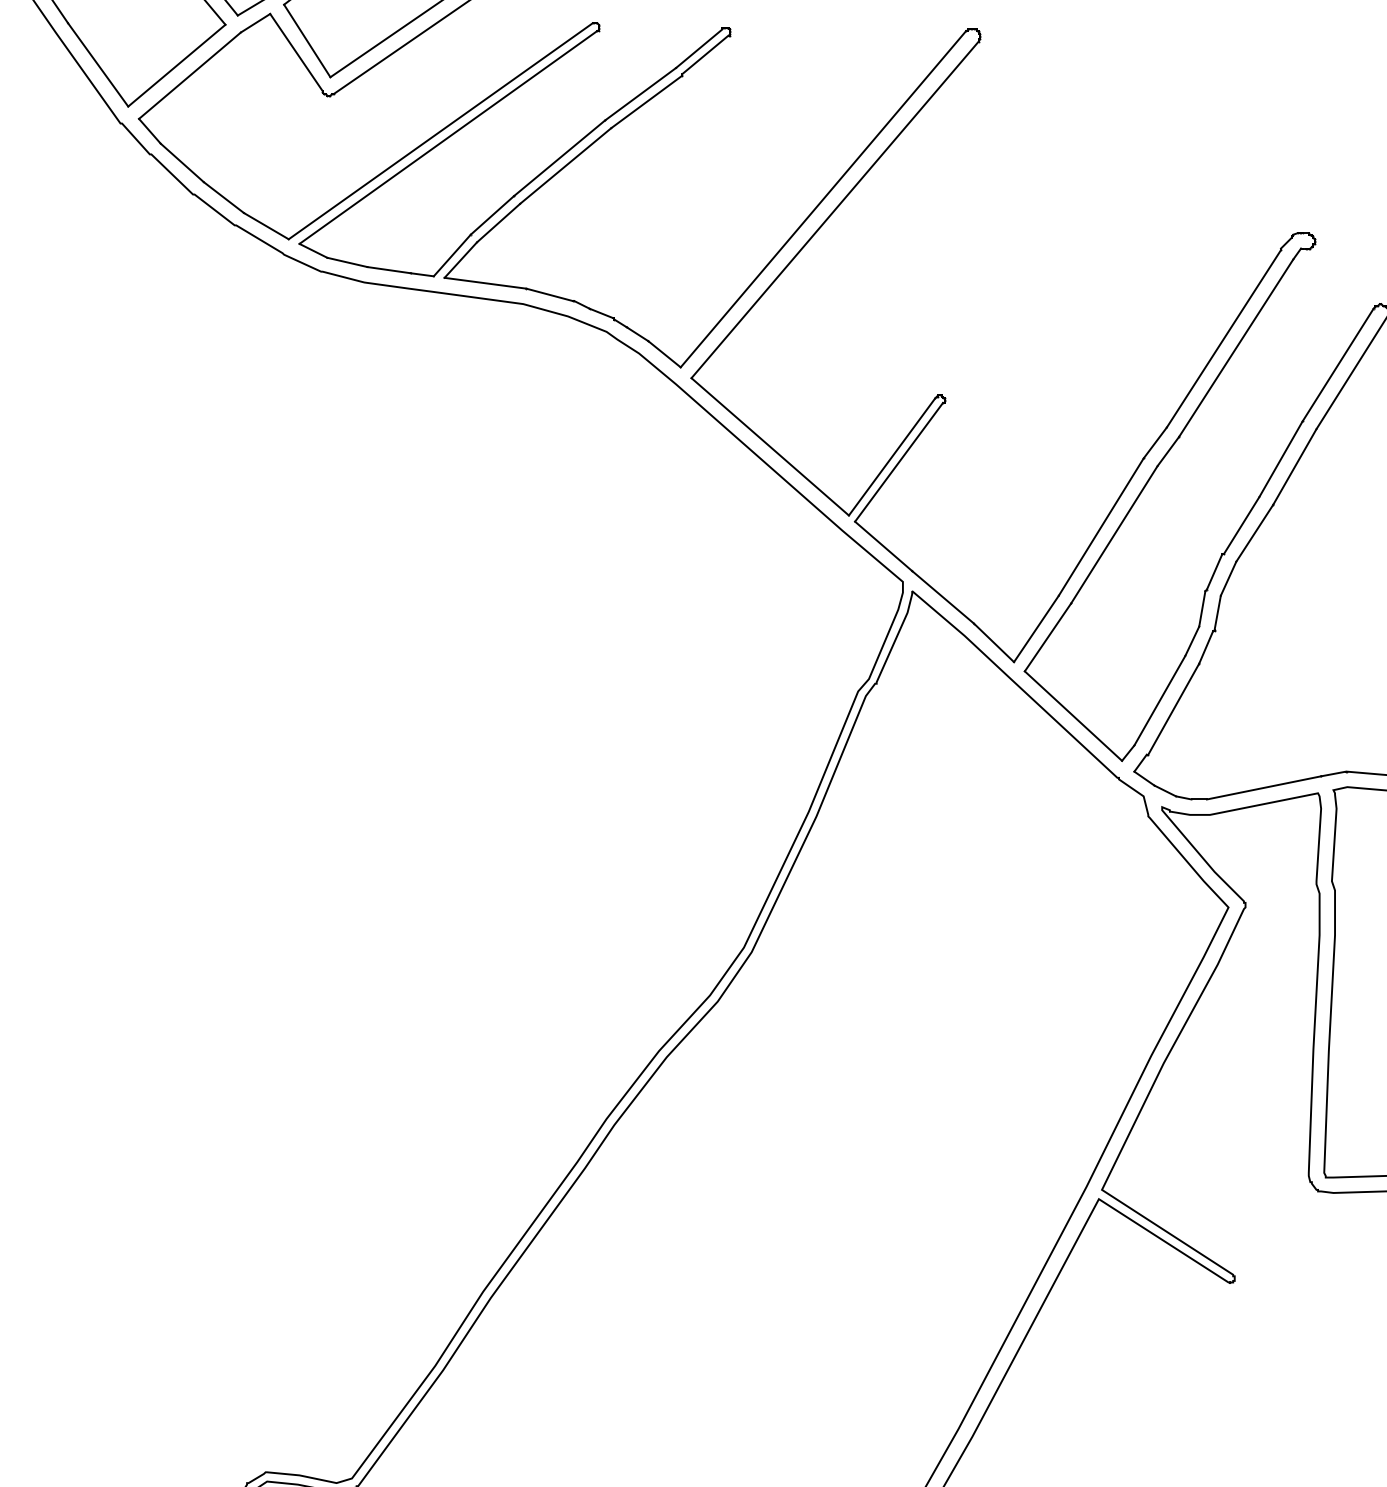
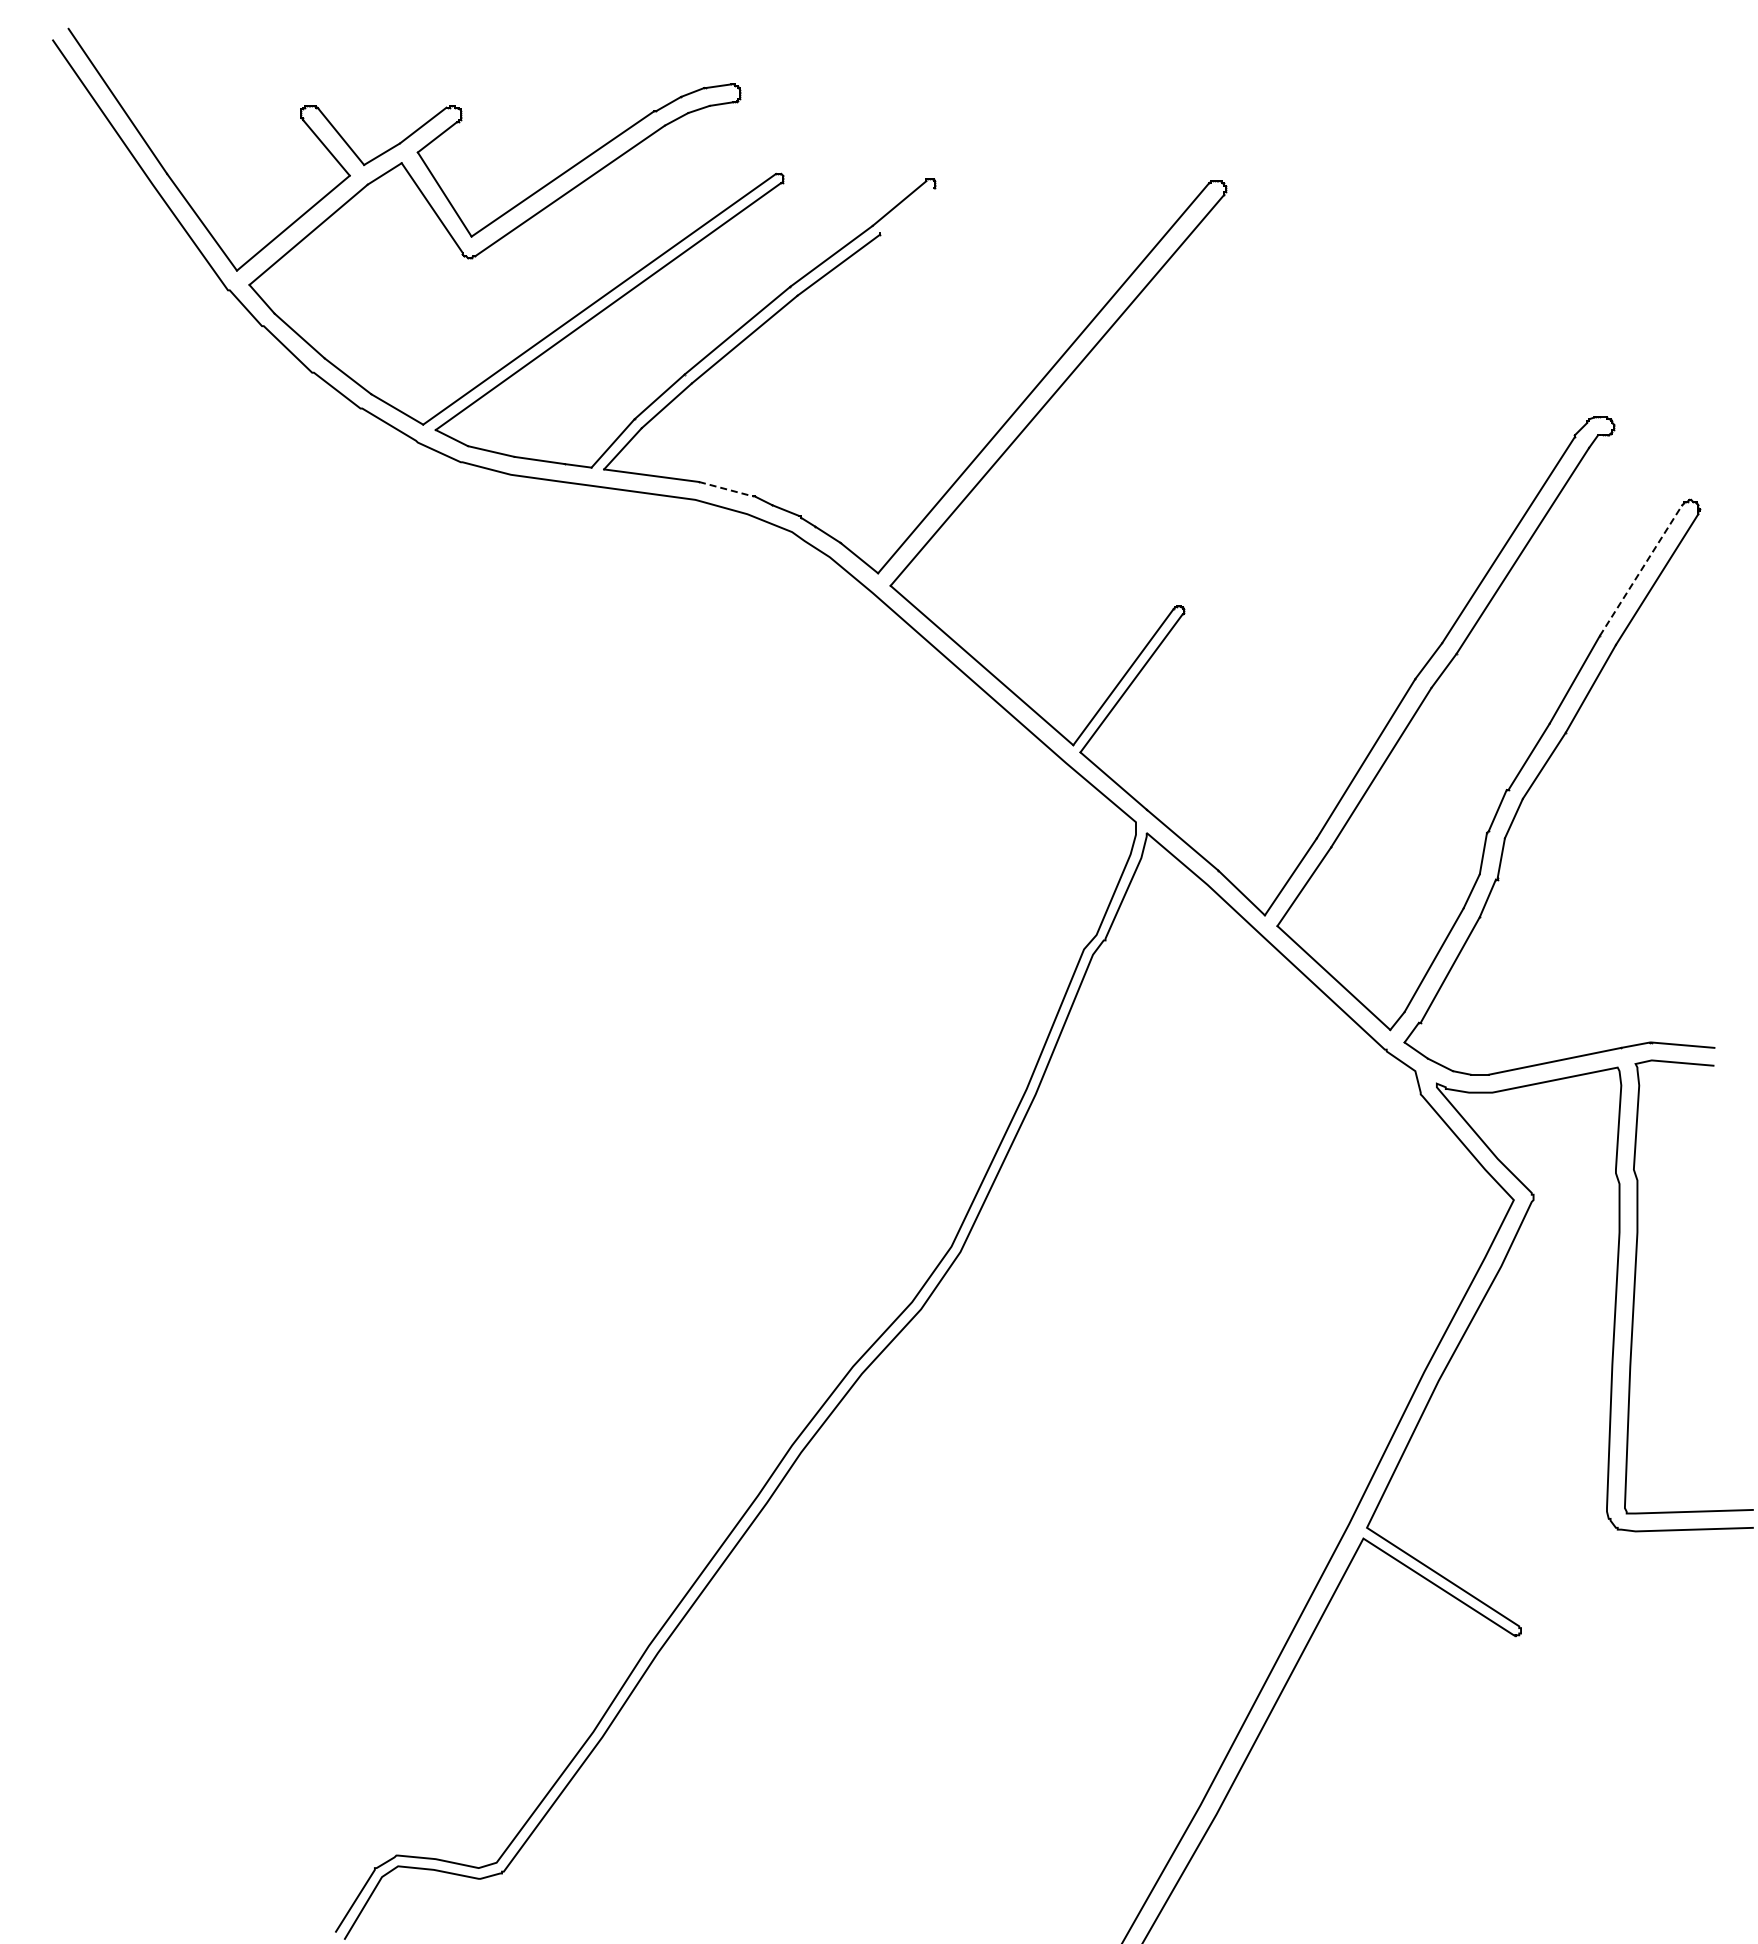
line: (705, 54) -> (906, 210), removed
line: (549, 295) -> (725, 489), solid -> dashed
line: (1338, 364) -> (1641, 570), solid -> dashed

